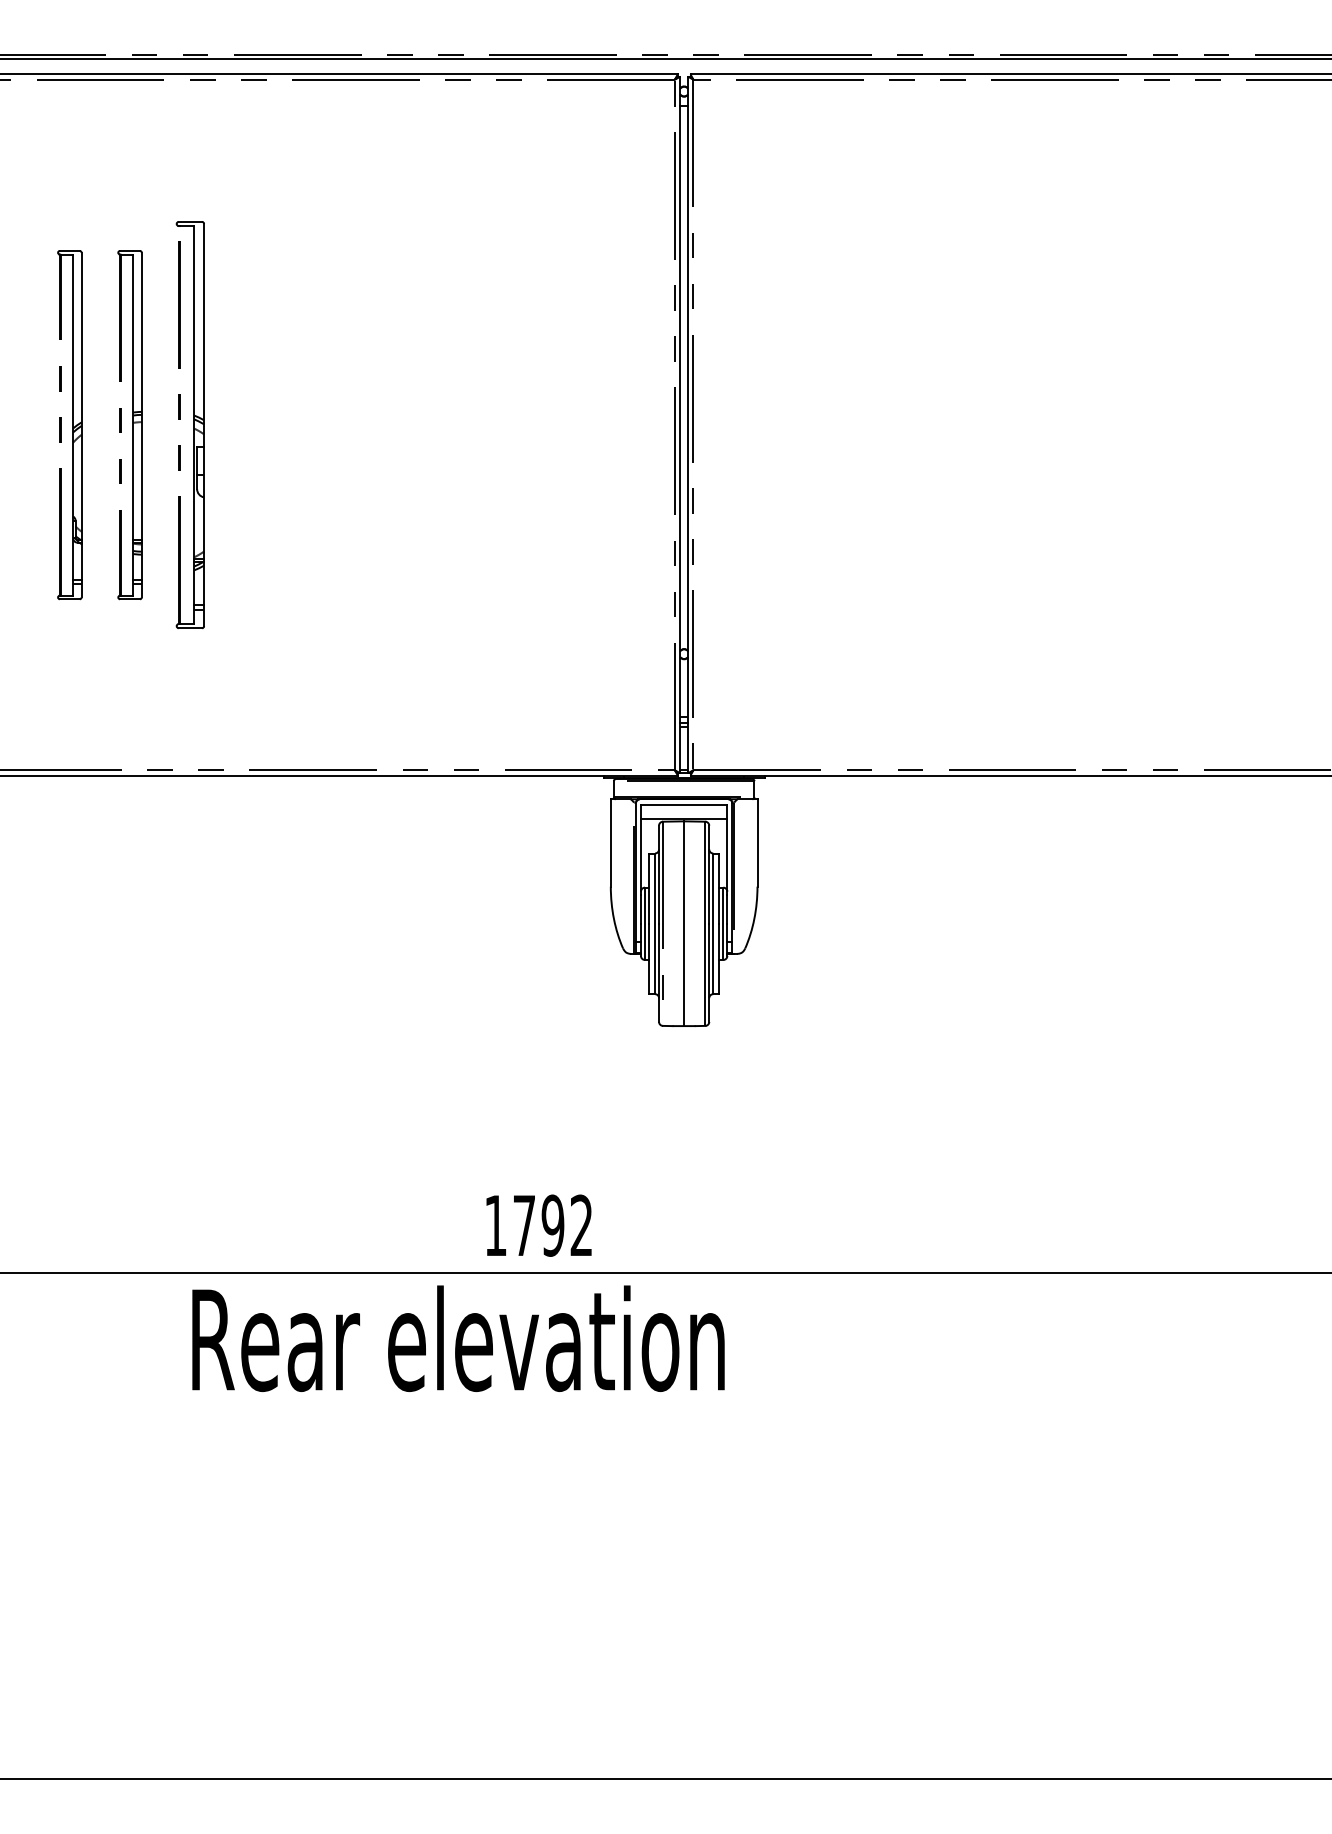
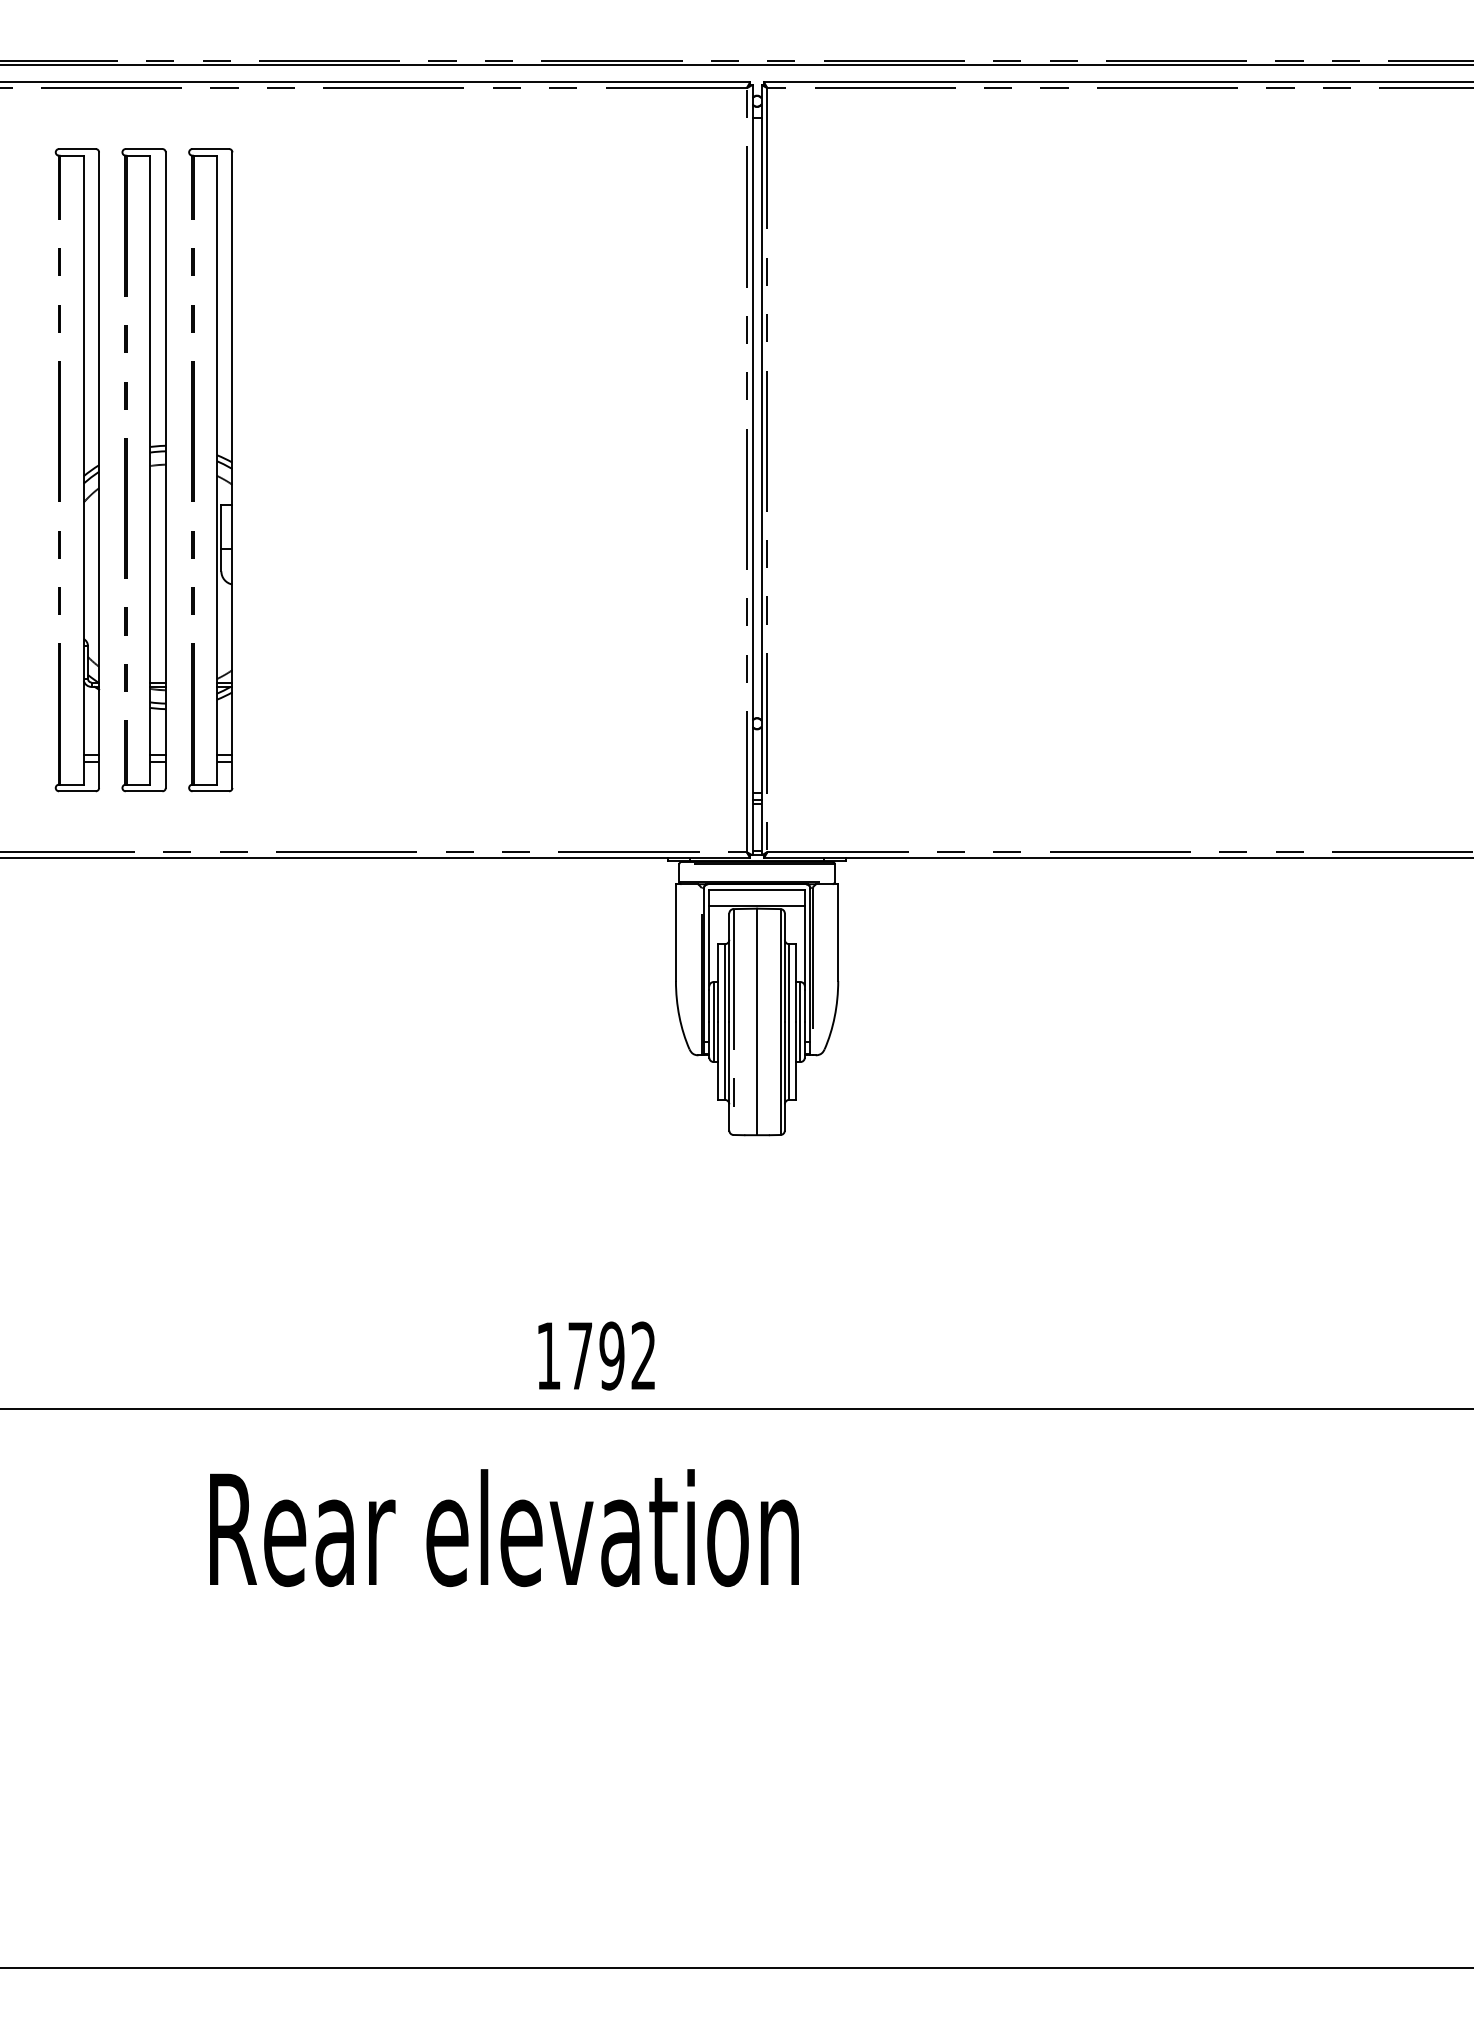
part: (69, 425) -> (77, 470), size x1.67
part: (129, 425) -> (143, 470), size x1.67
part: (190, 425) -> (210, 470), size x1.43
text: (458, 1339) -> (504, 1528), moved

